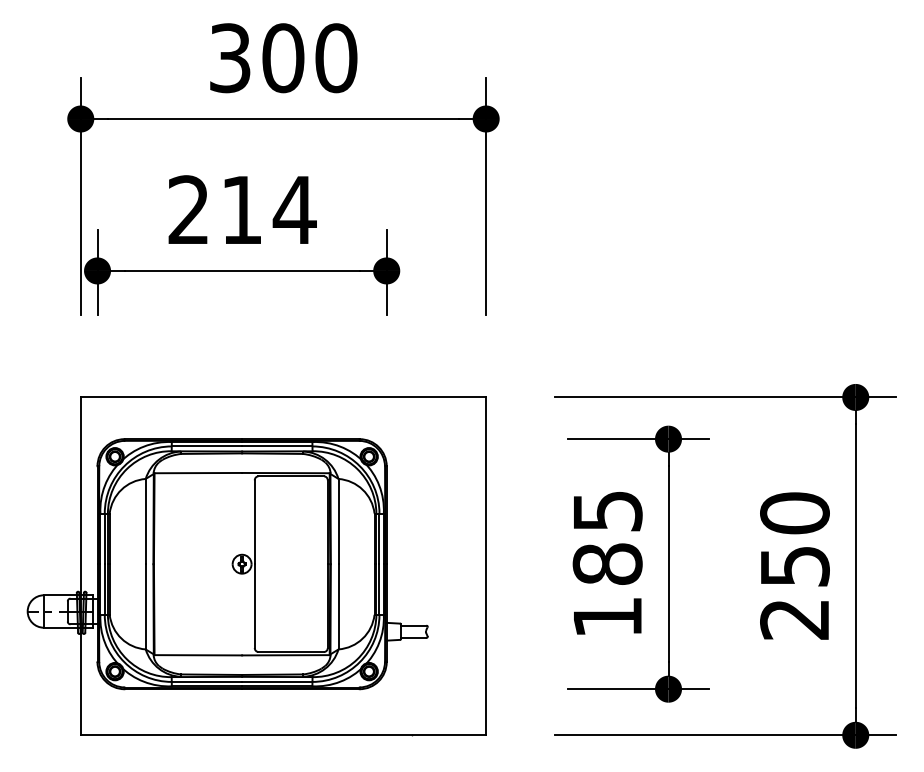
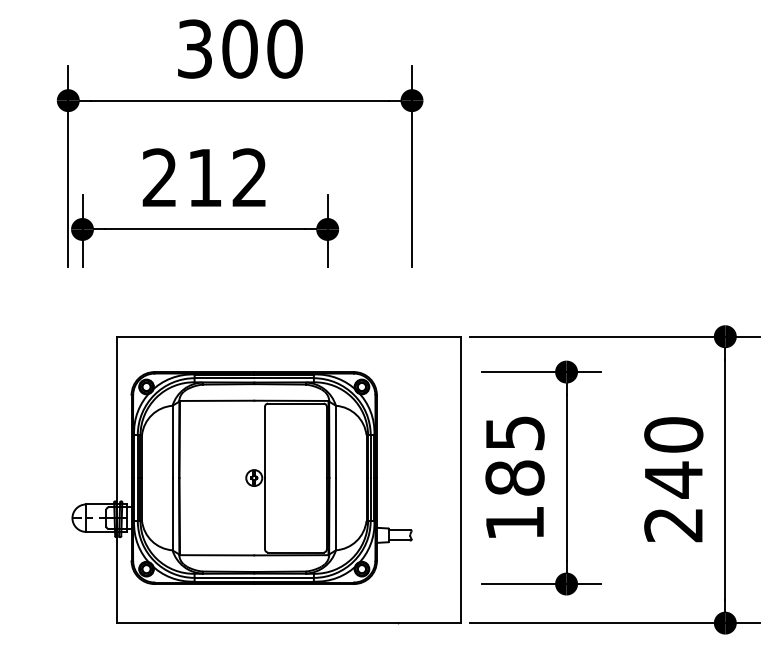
text: (294, 209) -> (249, 177), 214 -> 212
part: (256, 566) -> (266, 480), moved
text: (795, 566) -> (674, 480), 250 -> 240

